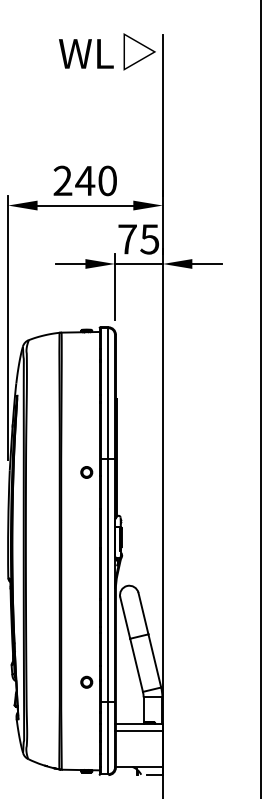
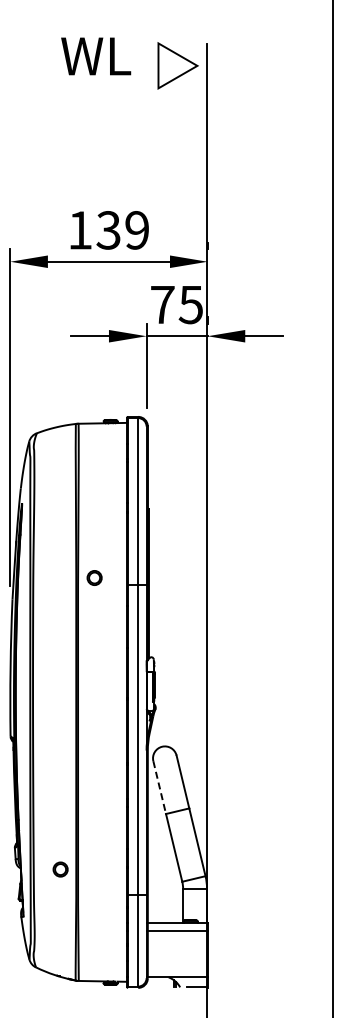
text: (86, 53) -> (96, 56), moved
text: (85, 181) -> (108, 230), 240 -> 139
circle: (86, 472) -> (94, 577), moved
line: (125, 618) -> (159, 788), solid -> dashed
circle: (86, 682) -> (60, 869), moved

